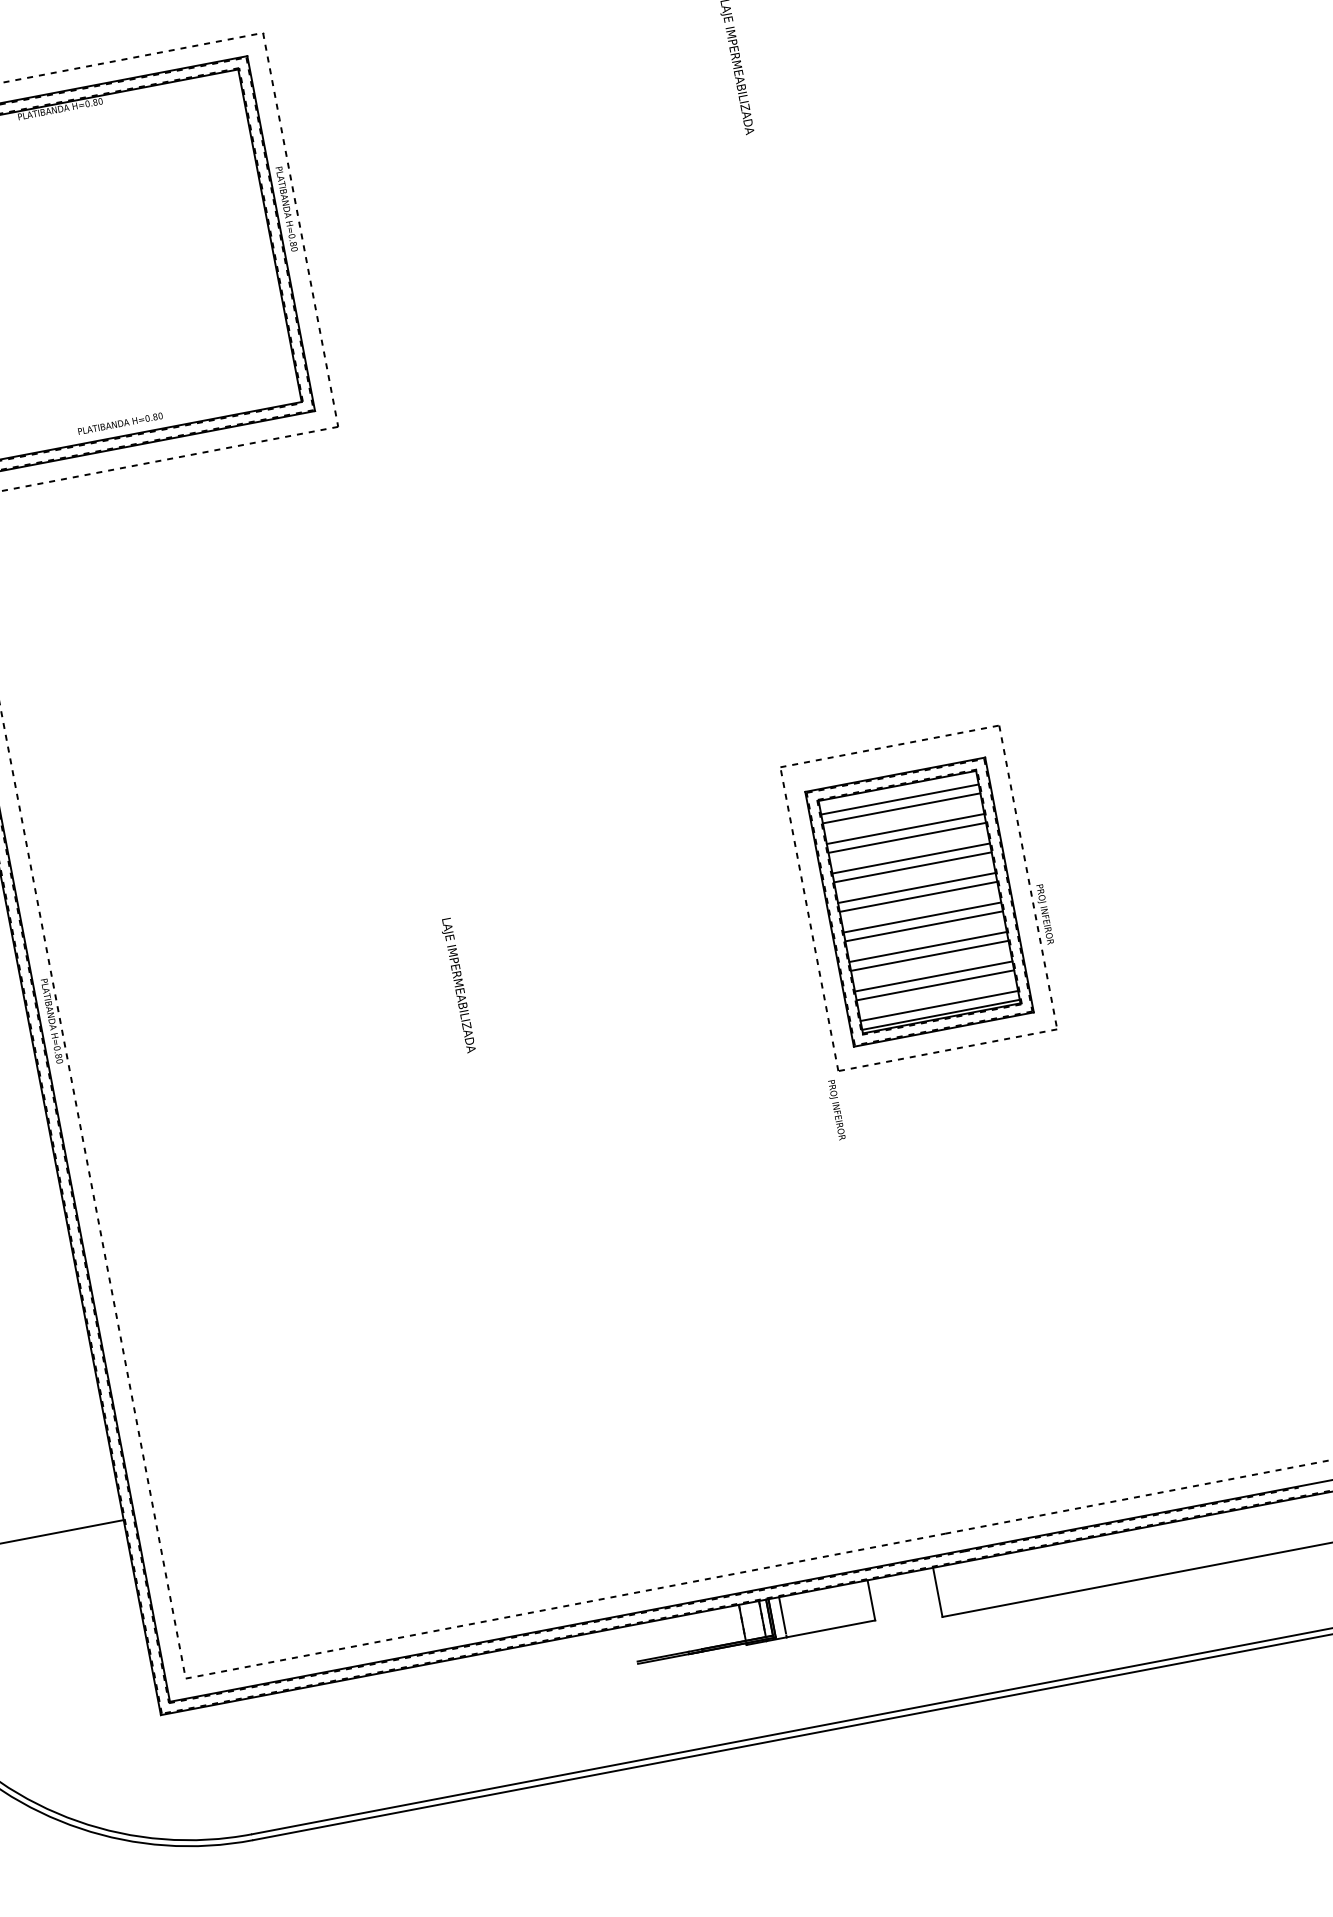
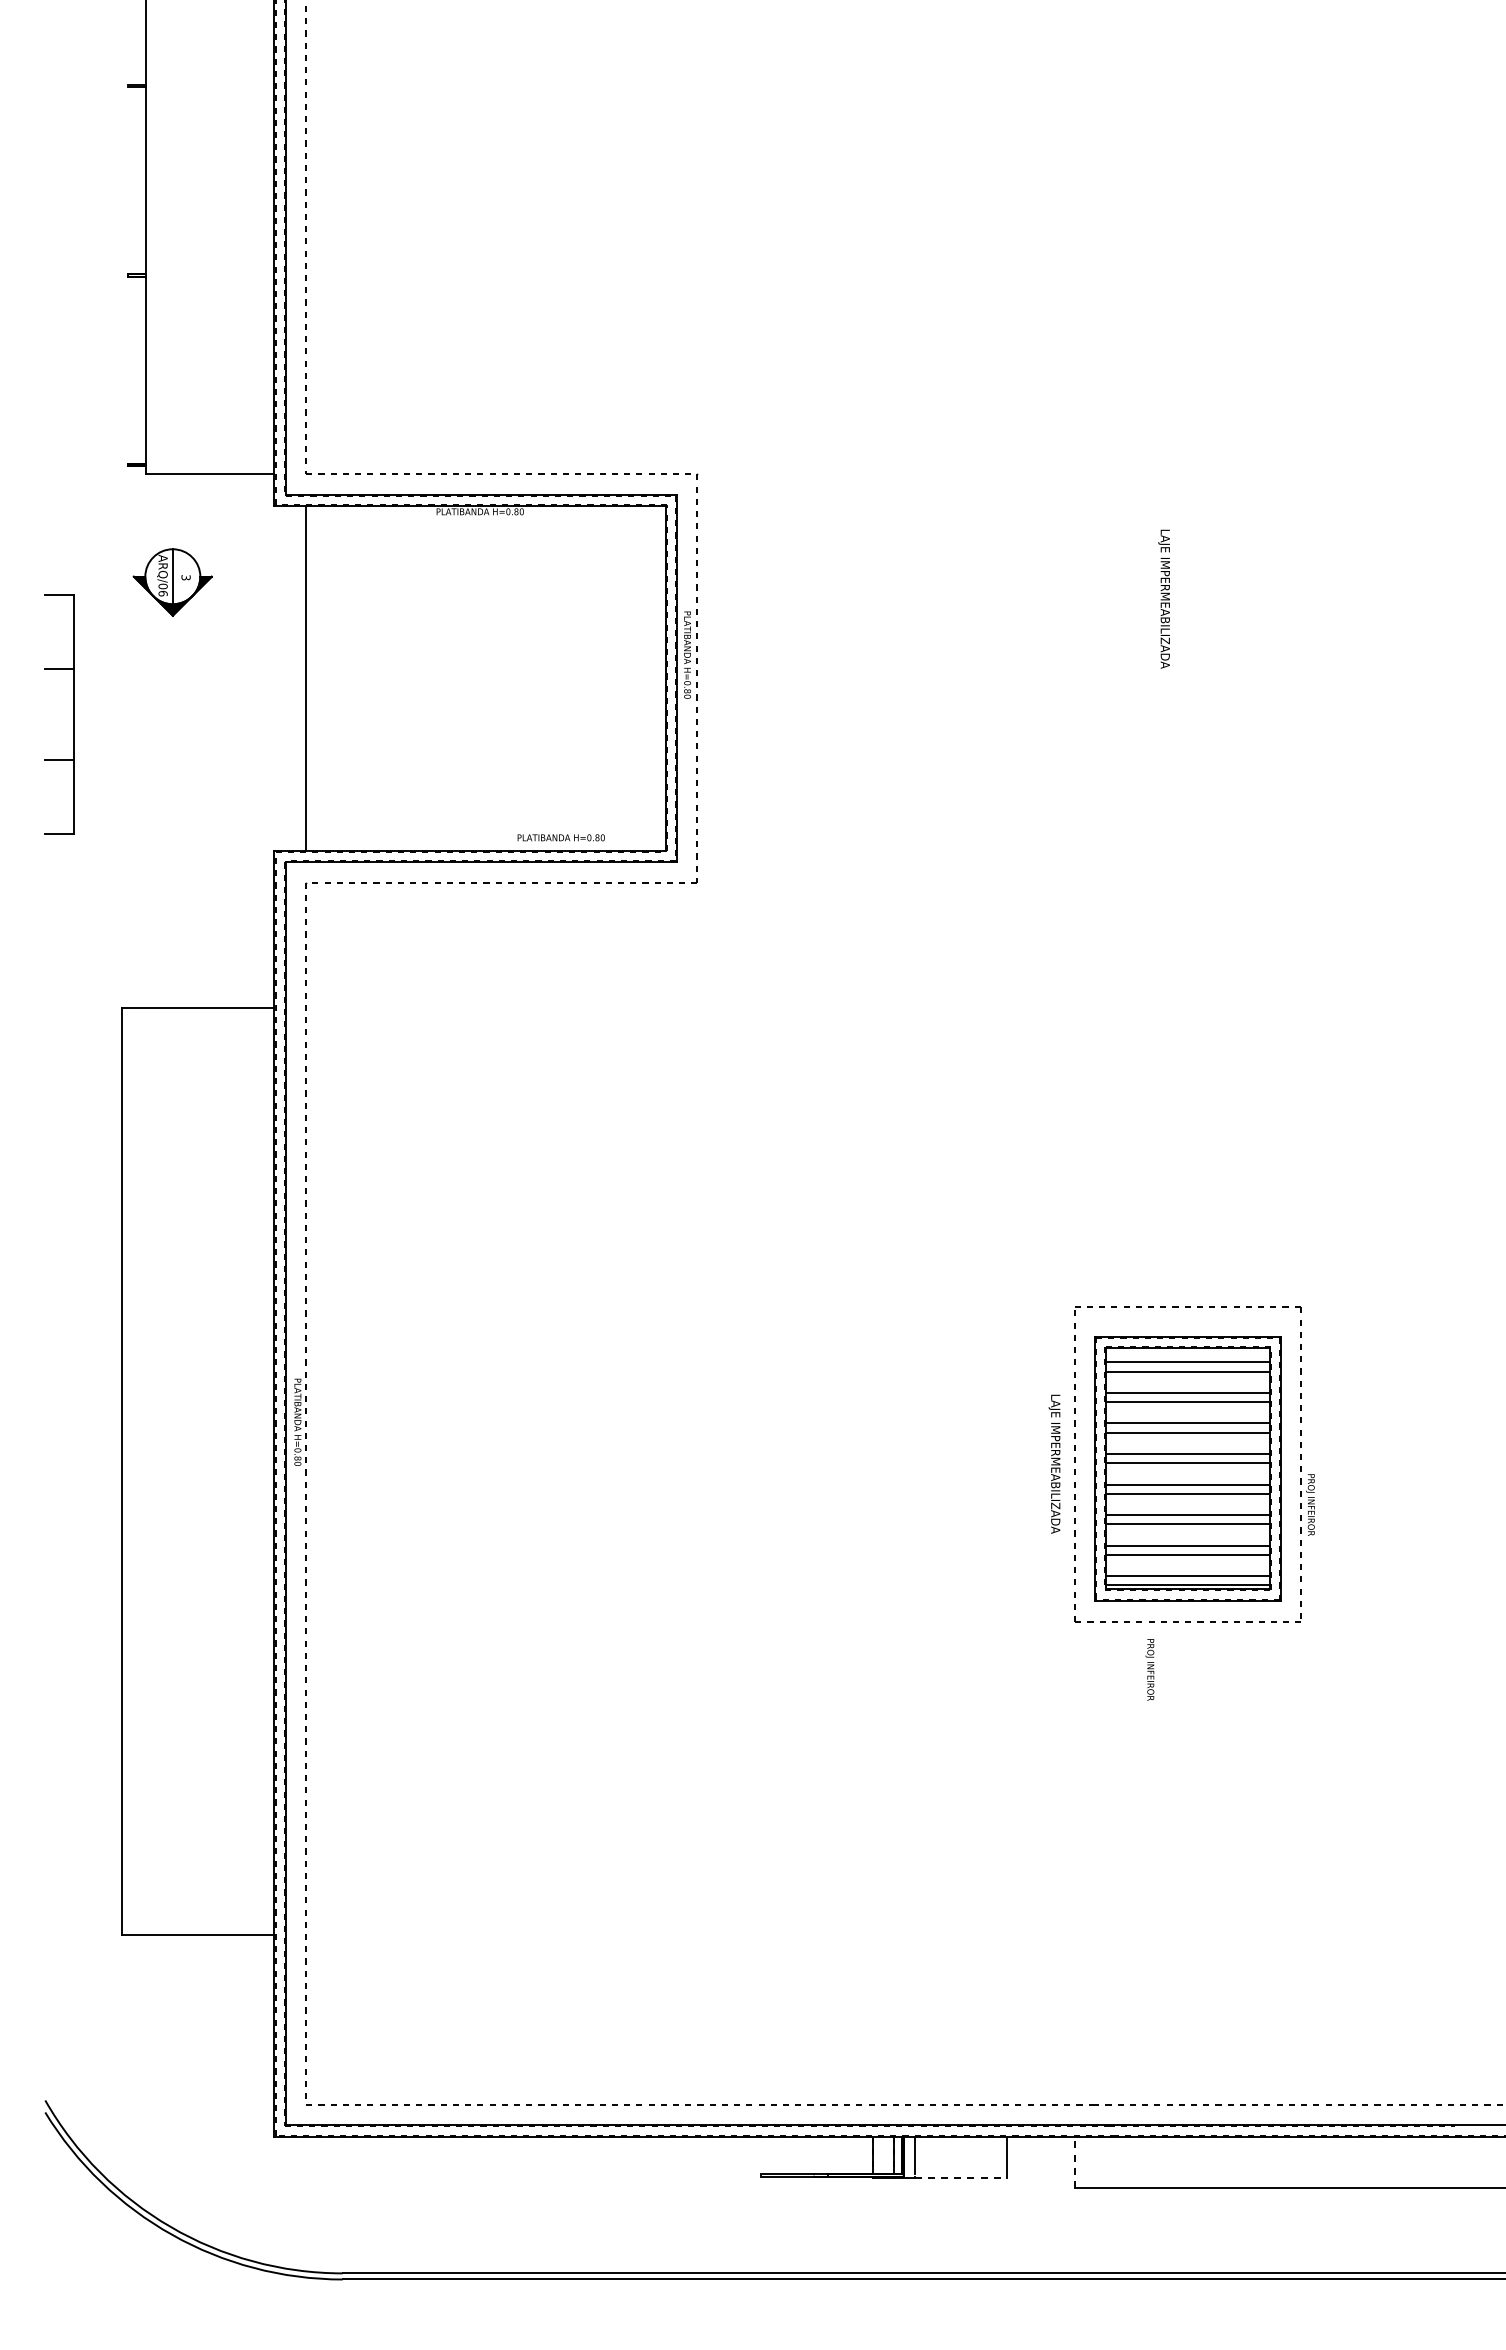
text: (119, 423) -> (560, 837), moved
text: (457, 985) -> (1054, 1463), moved
text: (835, 1109) -> (1149, 1669), moved
line: (937, 1591) -> (1074, 2161), solid -> dashed
line: (830, 1629) -> (960, 2178), solid -> dashed

